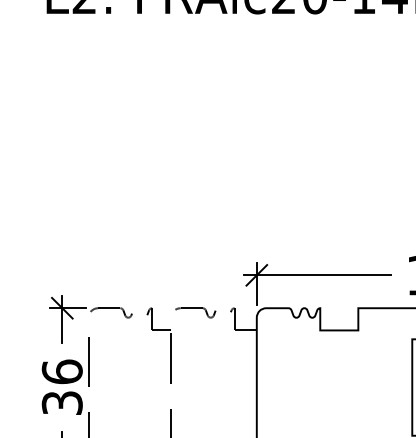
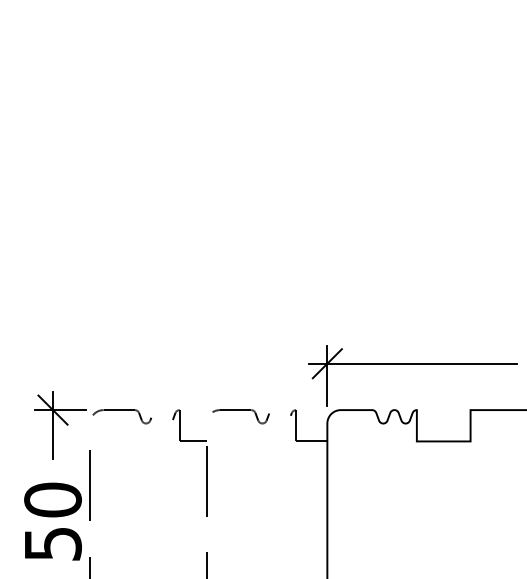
text: (61, 386) -> (51, 520), 36 -> 50

